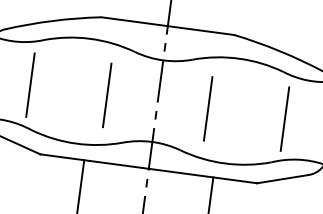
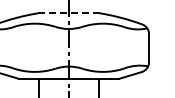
line: (166, 26) -> (68, 13), solid -> dashed
line: (30, 83) -> (10, 47), removed
line: (106, 93) -> (45, 47), removed
line: (208, 107) -> (92, 47), removed
line: (285, 117) -> (127, 47), removed

